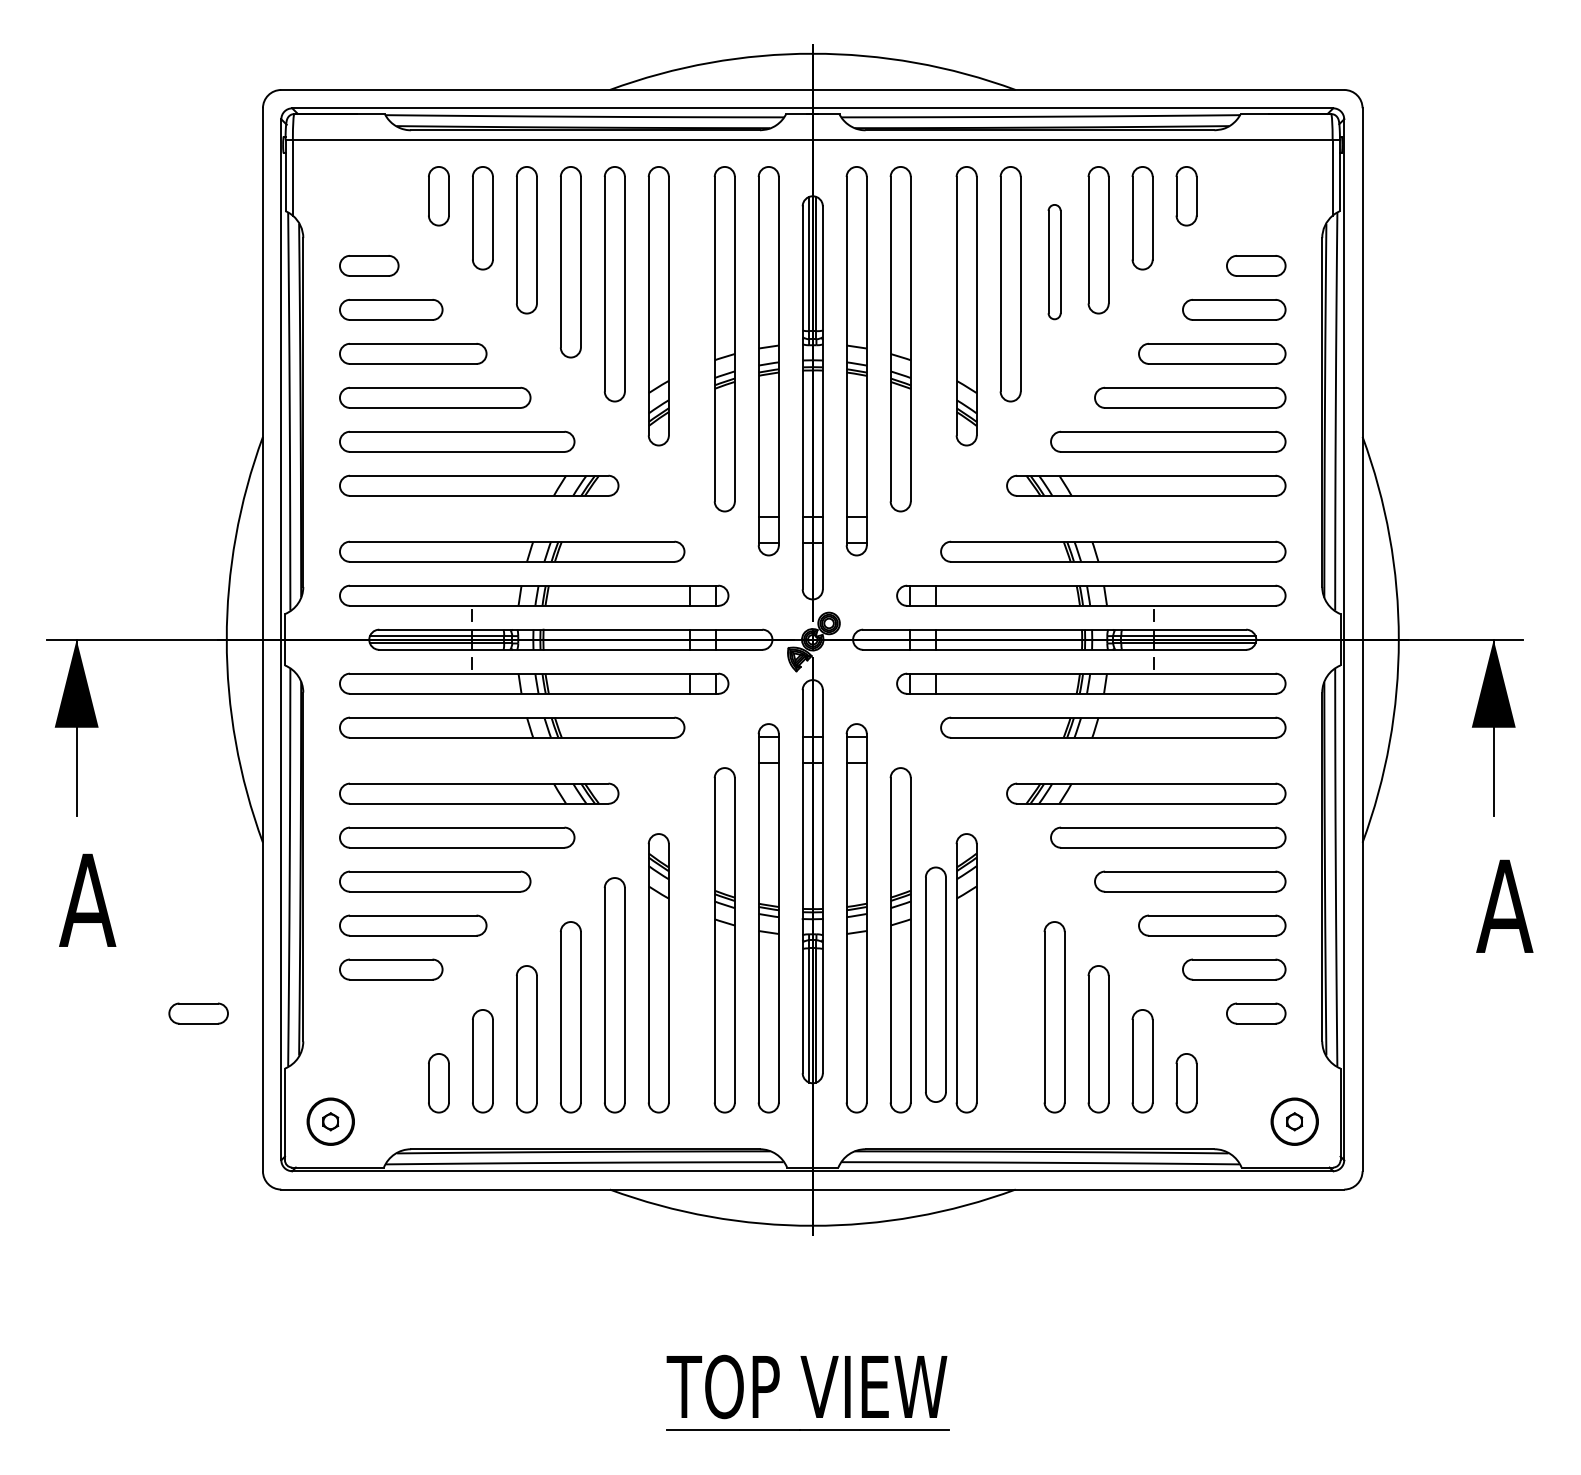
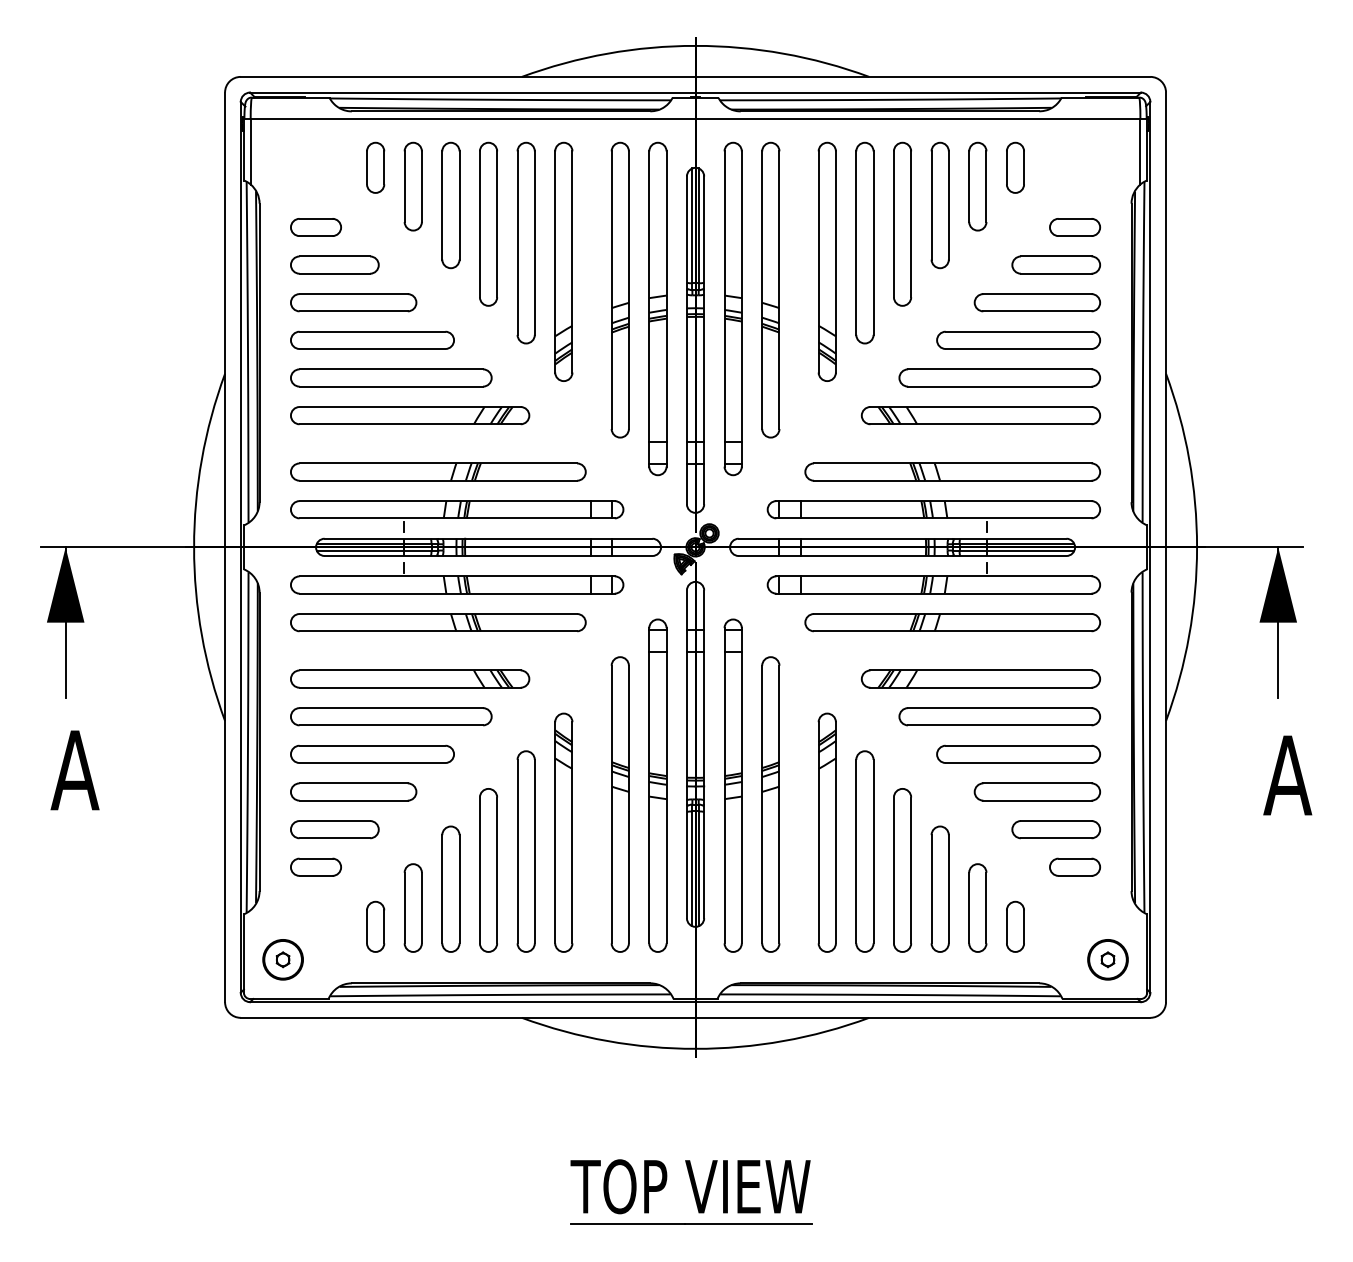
part: (1054, 261) -> (902, 223), size x1.67
part: (935, 984) -> (864, 851), moved
part: (198, 1012) -> (315, 866), moved

